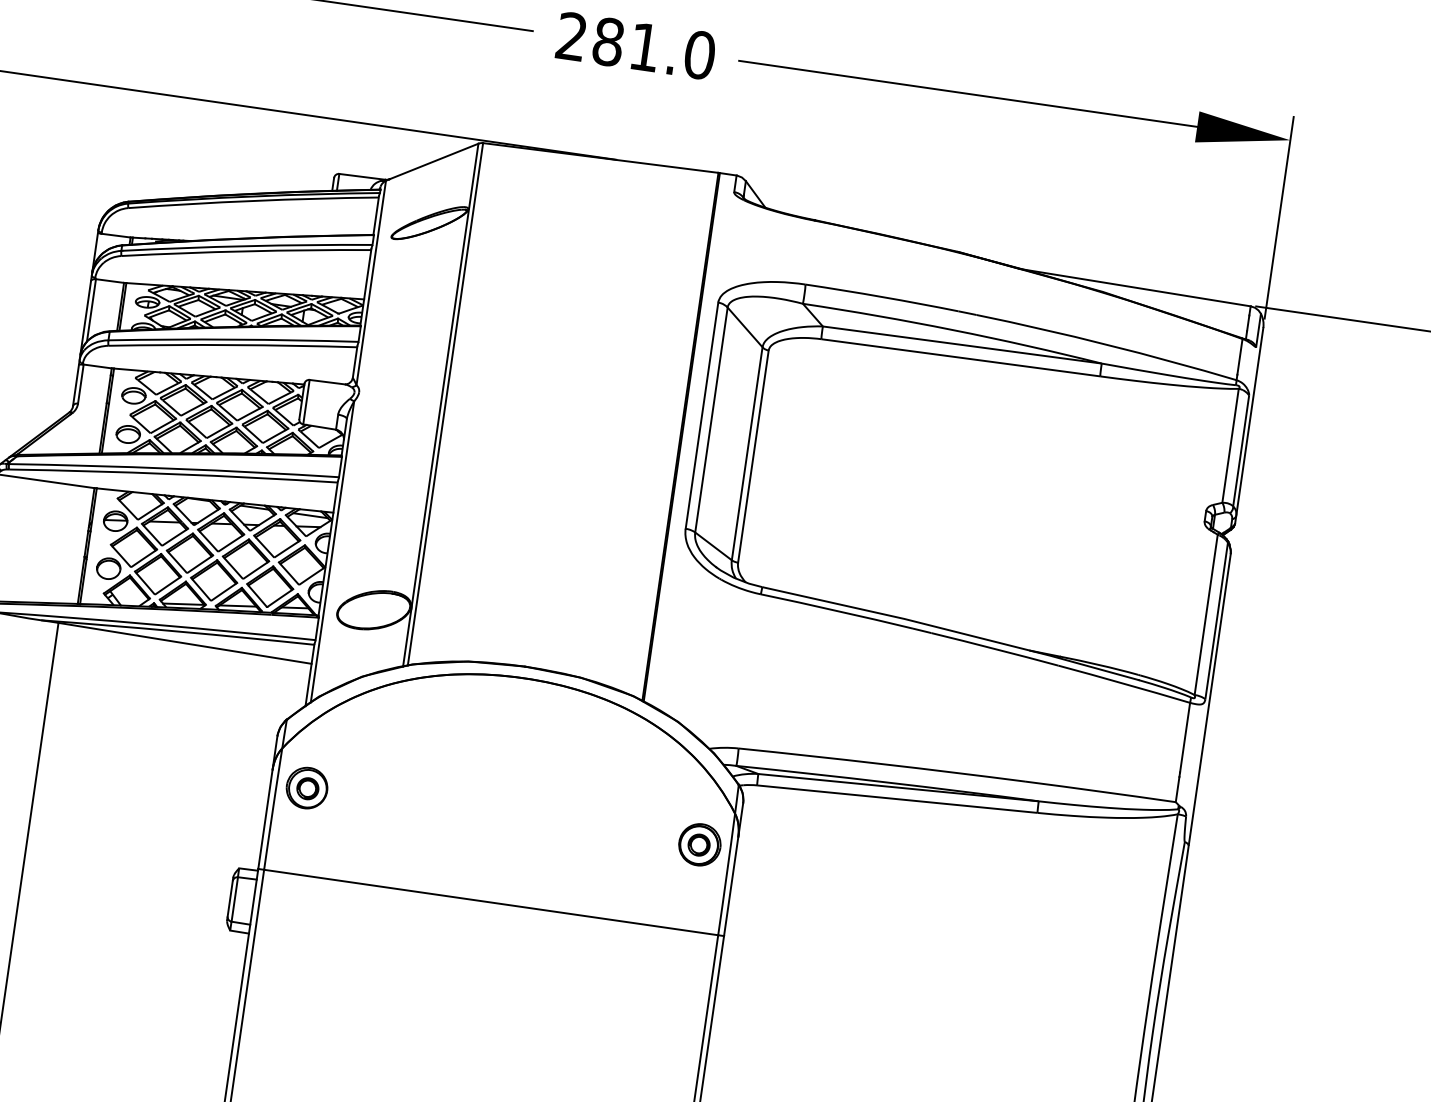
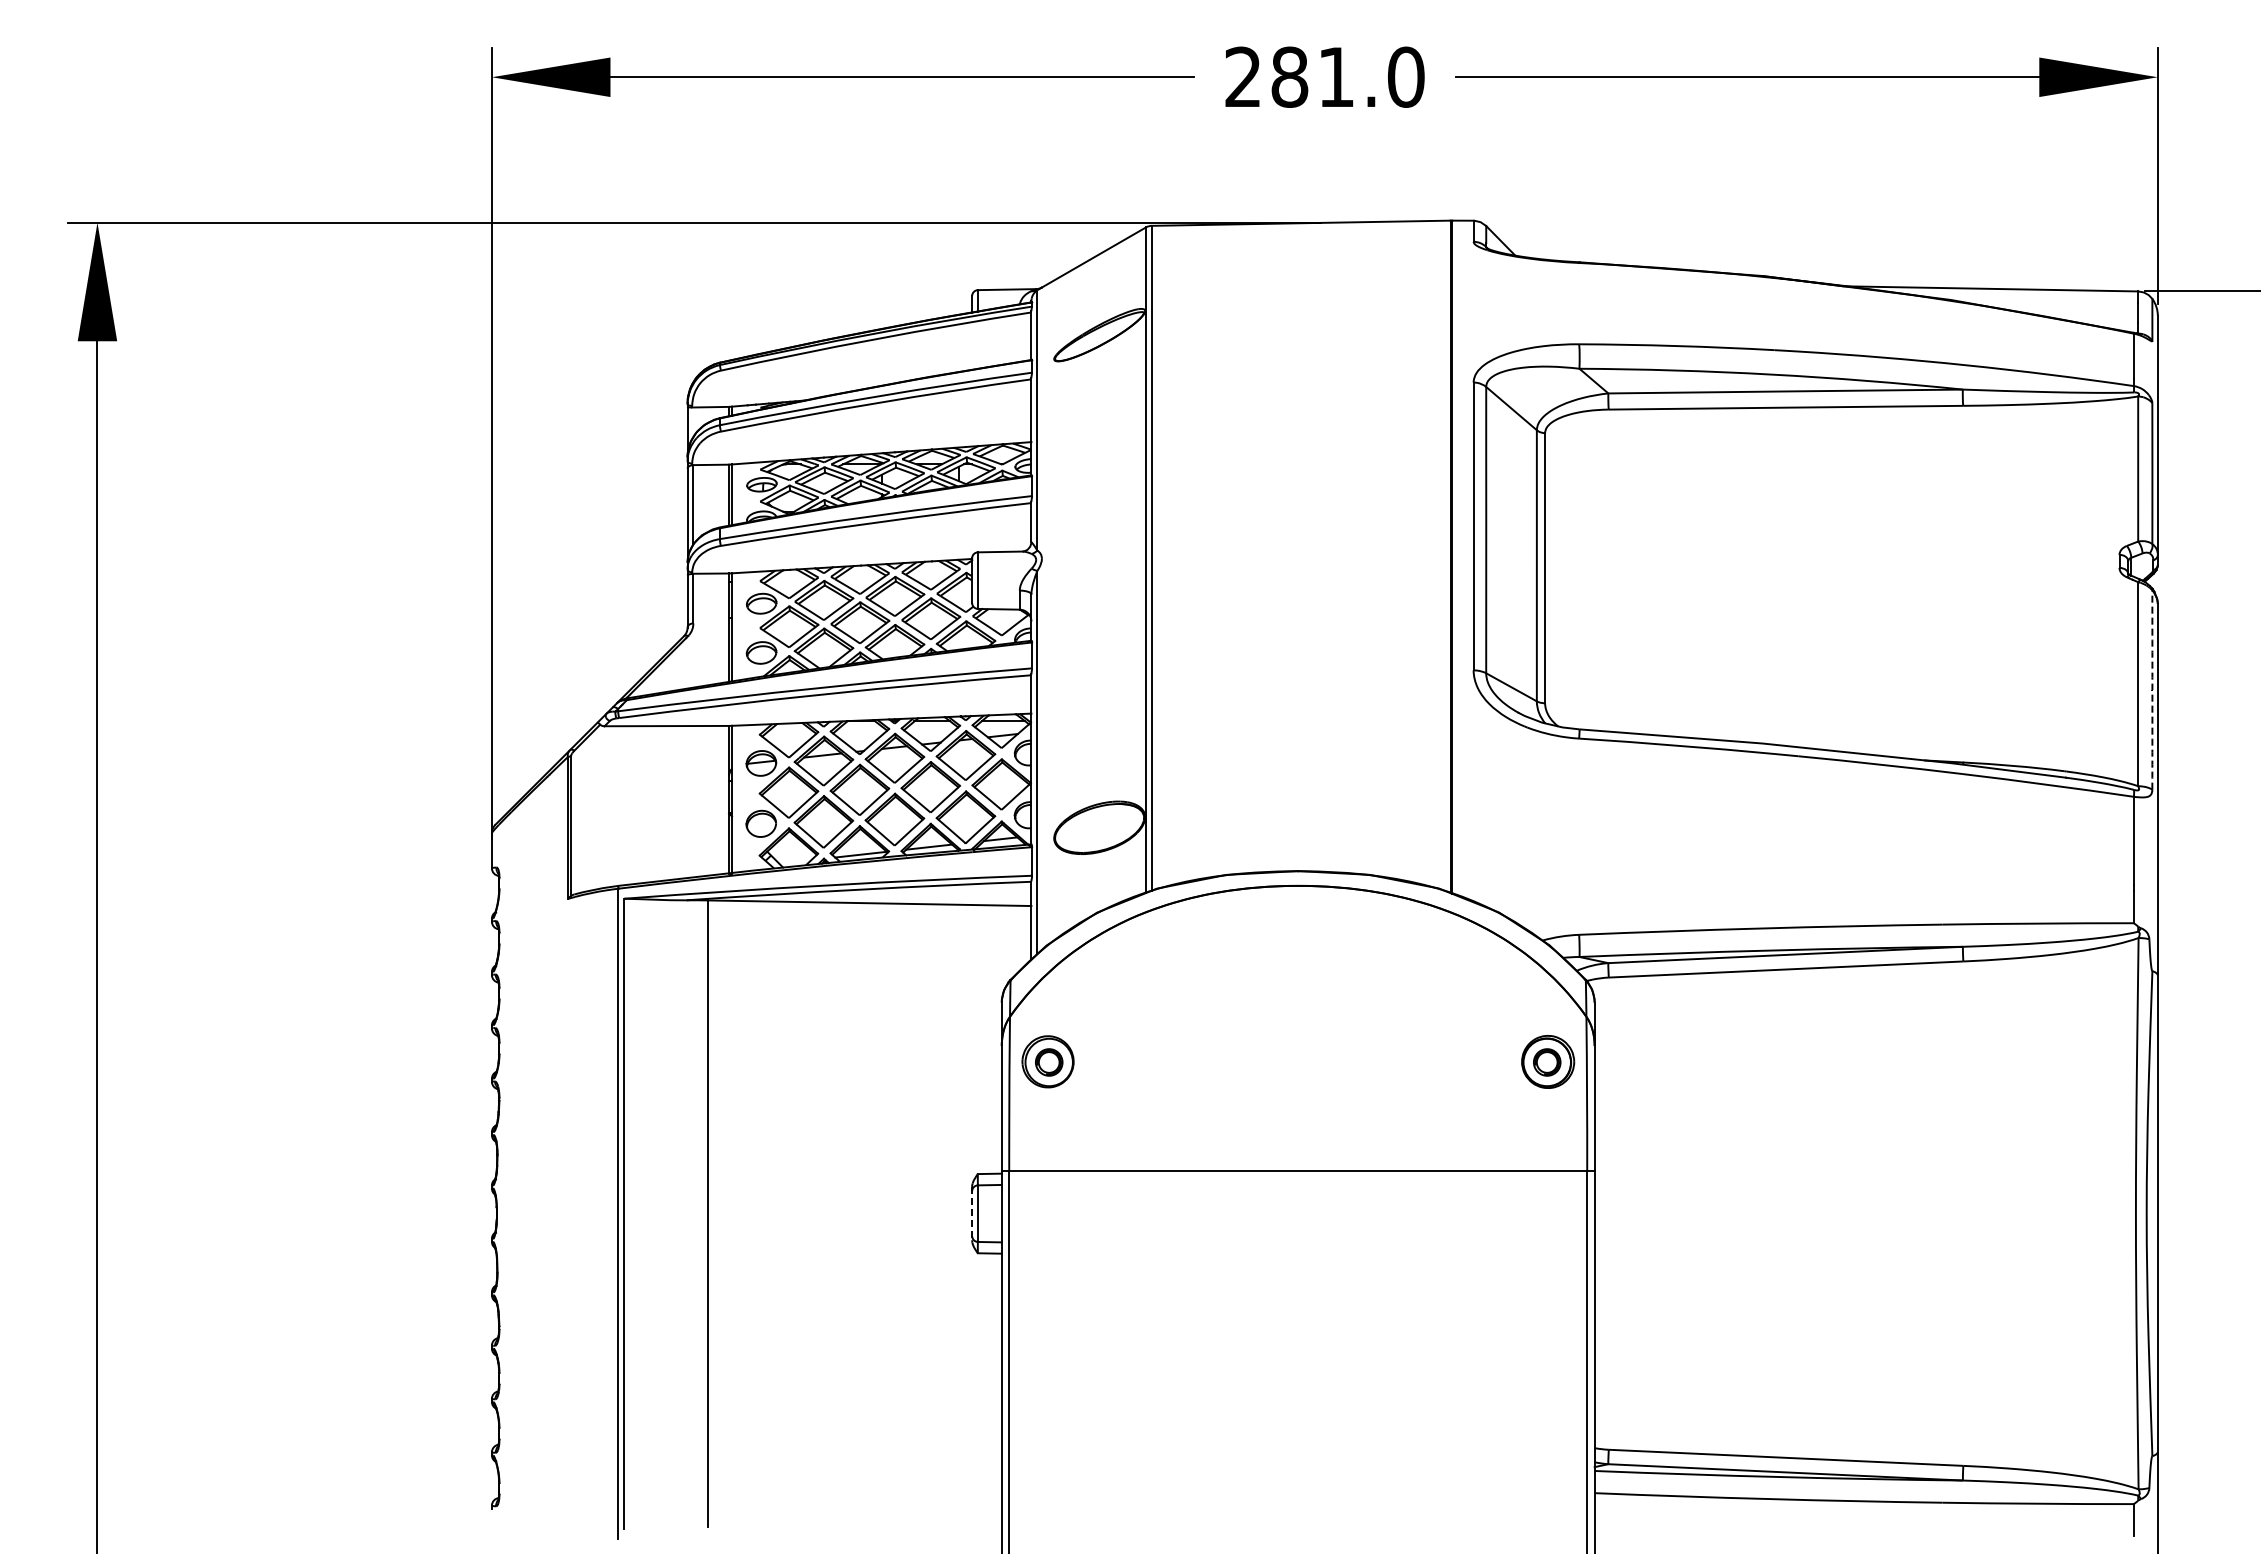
arc: (1216, 621) -> (2152, 690), solid -> dashed
line: (230, 898) -> (972, 1213), solid -> dashed

